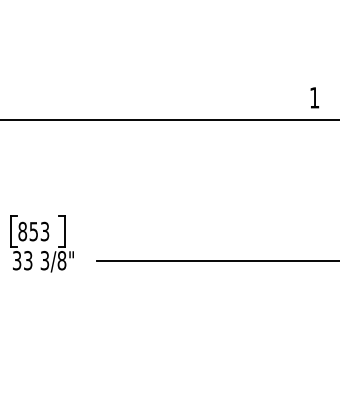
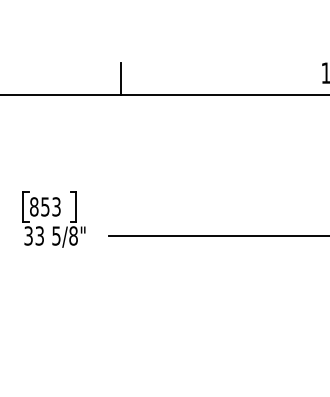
line: (108, 103) -> (120, 78), added
text: (45, 260) -> (57, 235), 3/8" -> 5/8"

